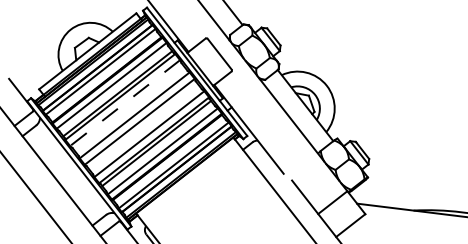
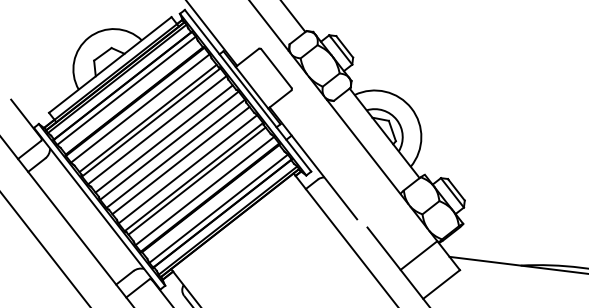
line: (125, 103) -> (157, 130), dashed -> solid
line: (130, 109) -> (163, 138), added
line: (143, 127) -> (180, 160), added

